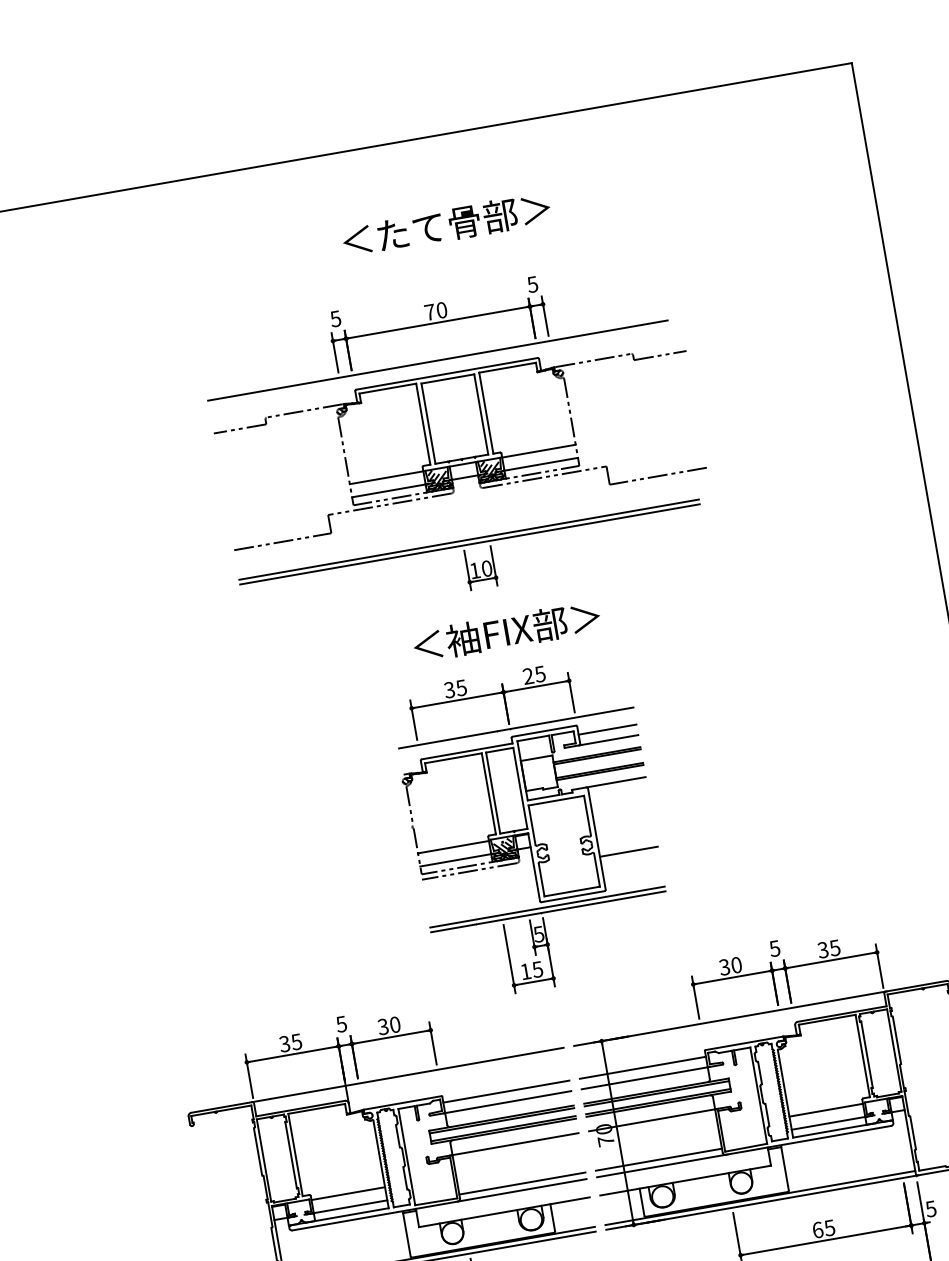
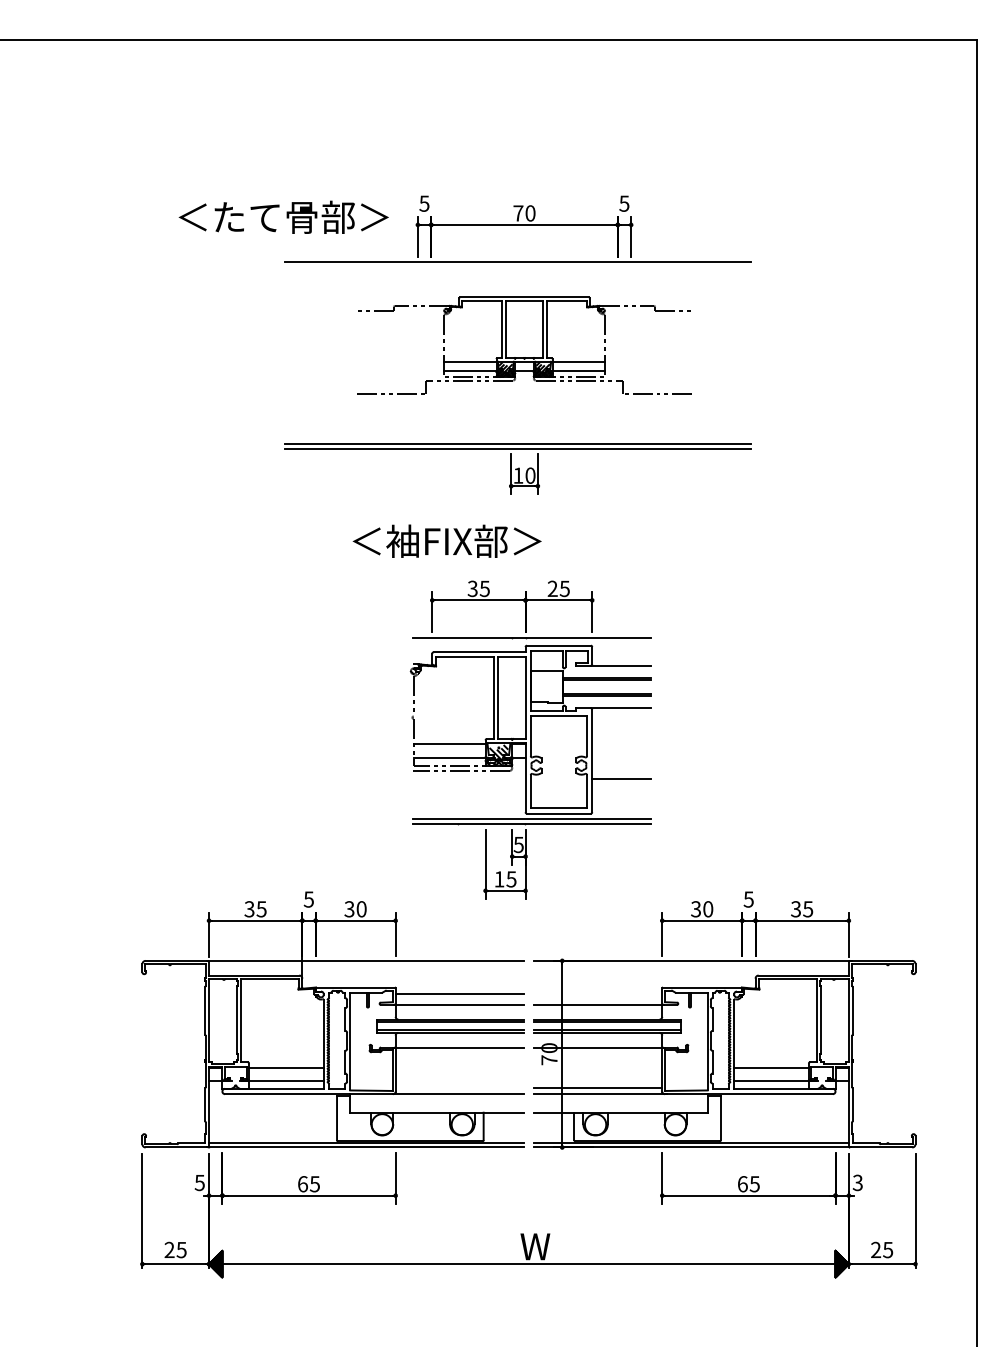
text: (446, 224) -> (283, 216), moved
part: (458, 441) -> (524, 345), size x0.7
text: (506, 631) -> (446, 540), moved
line: (607, 730) -> (621, 655), removed
line: (643, 1068) -> (598, 994), removed
line: (522, 1183) -> (459, 1087), removed
text: (930, 1208) -> (857, 1182), 5 -> 3

